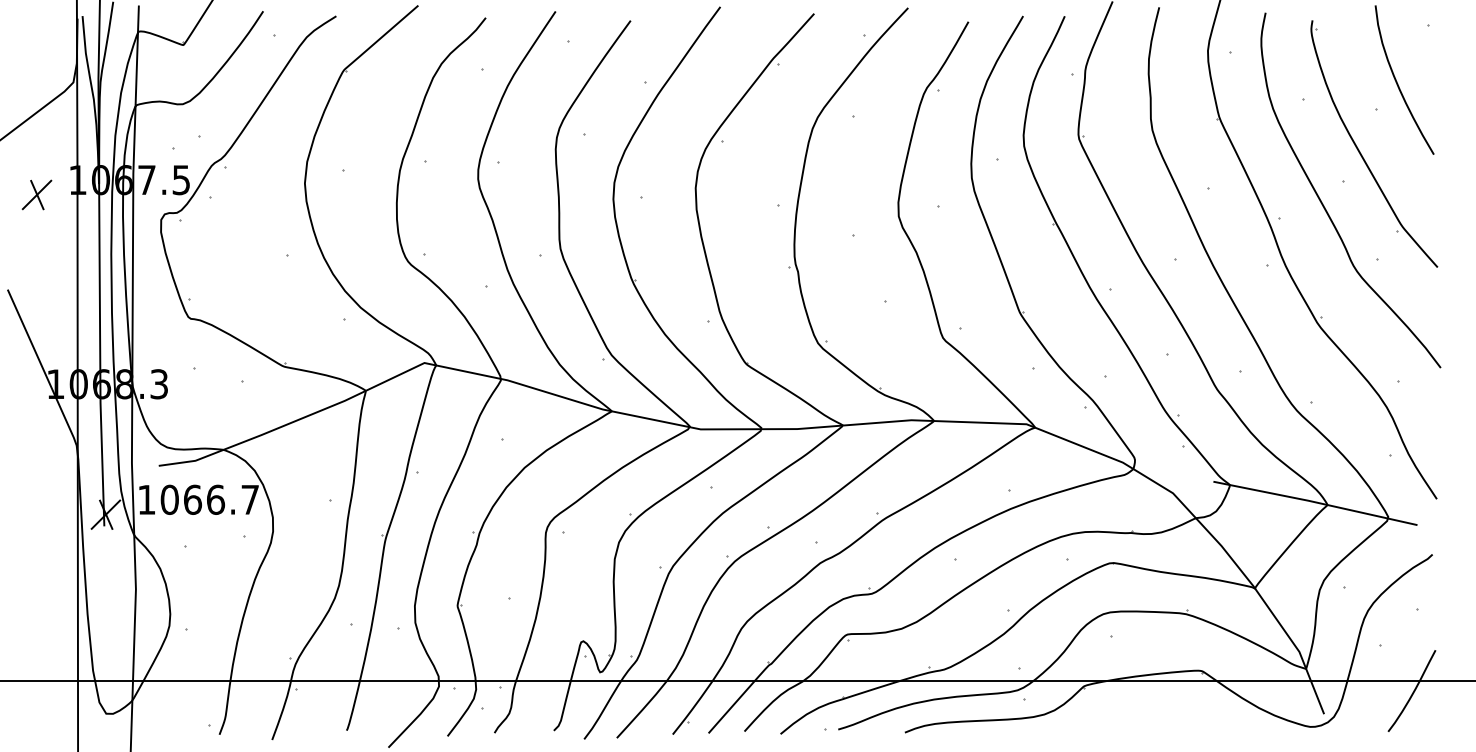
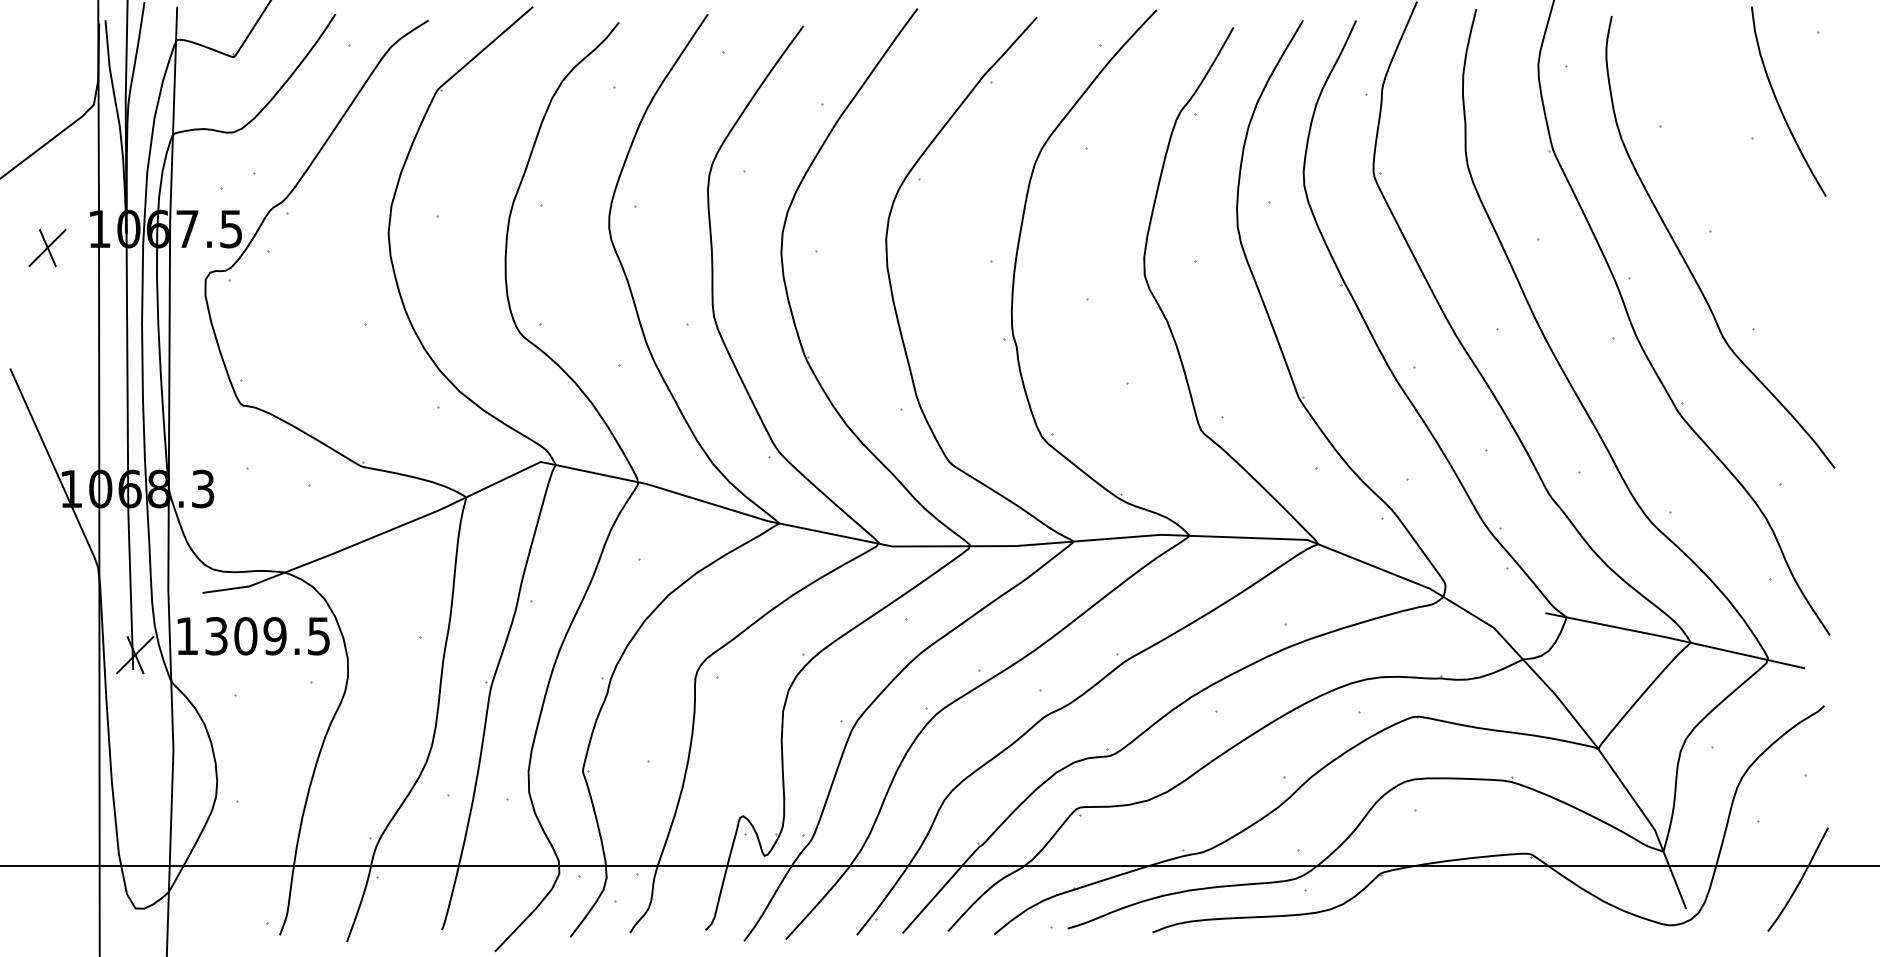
part: (1359, 150) -> (1731, 191), removed
text: (209, 500) -> (267, 636), 1066.7 -> 1309.5

